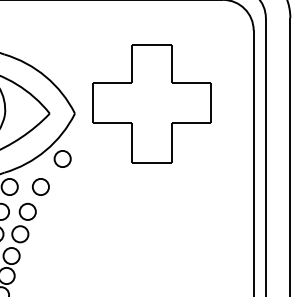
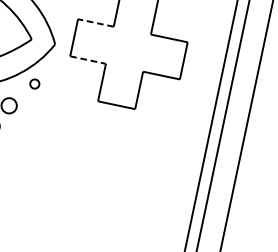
line: (111, 82) -> (95, 22), solid -> dashed
line: (112, 122) -> (88, 59), solid -> dashed
part: (62, 158) -> (34, 83), size x0.6

